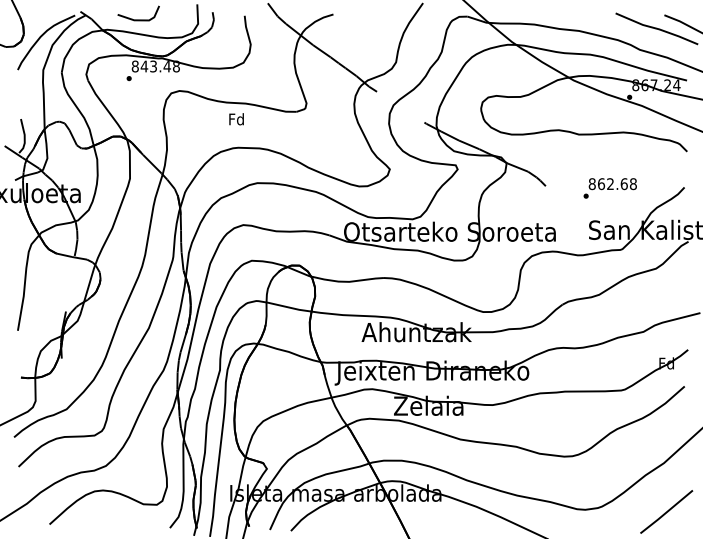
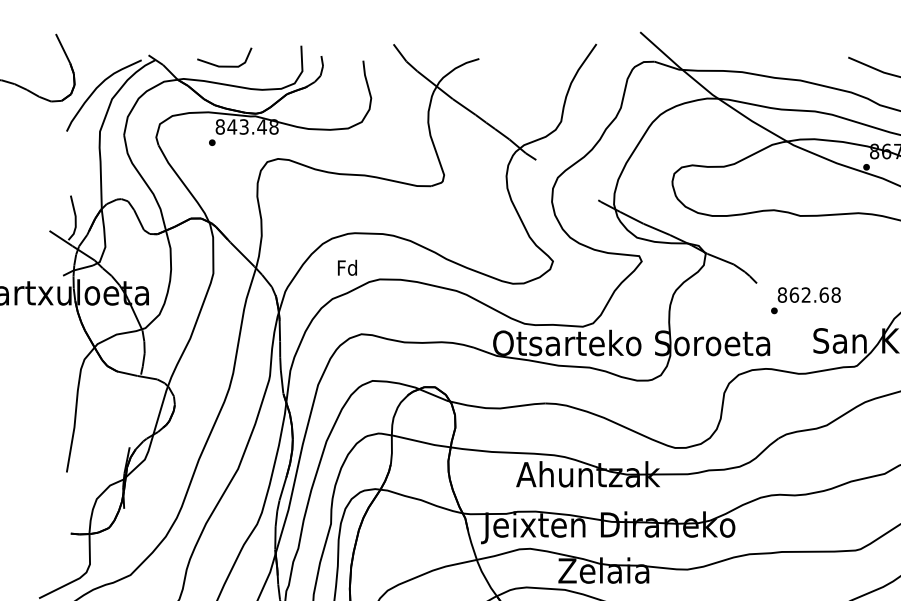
text: (236, 119) -> (347, 268), moved
text: (609, 188) -> (804, 300), moved

